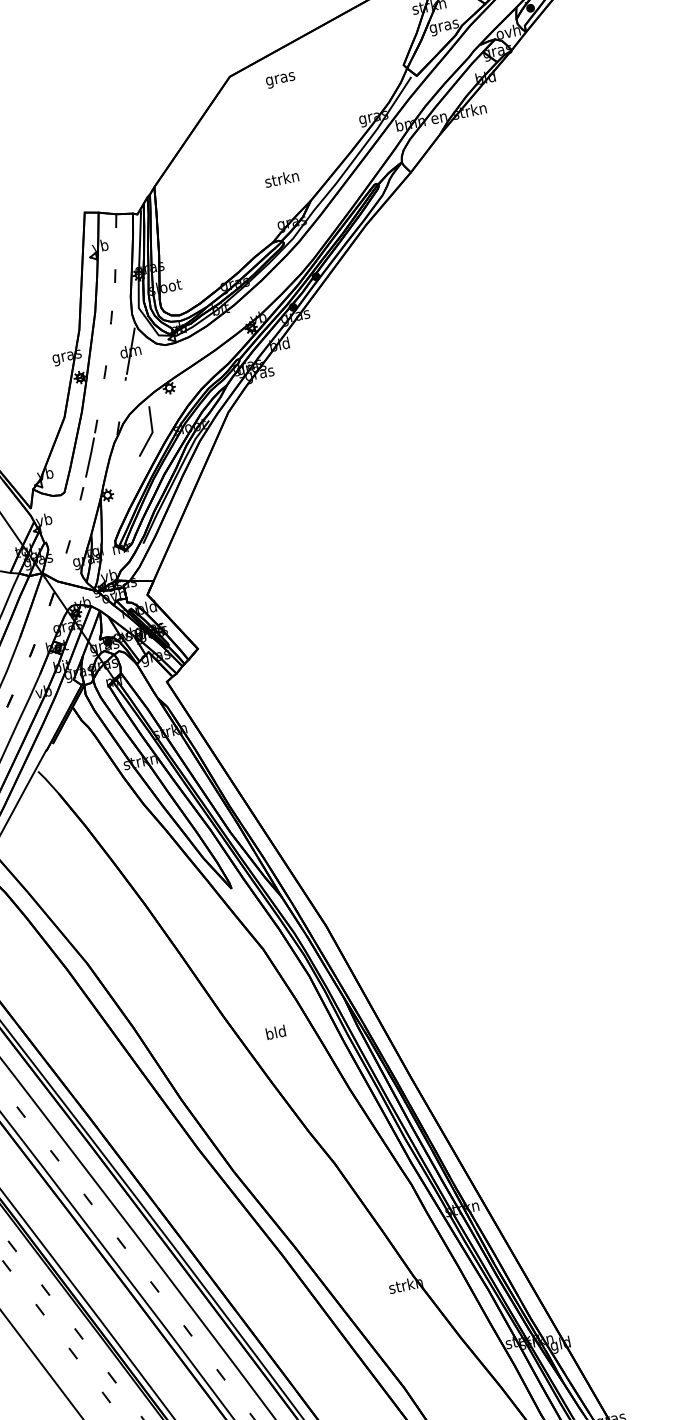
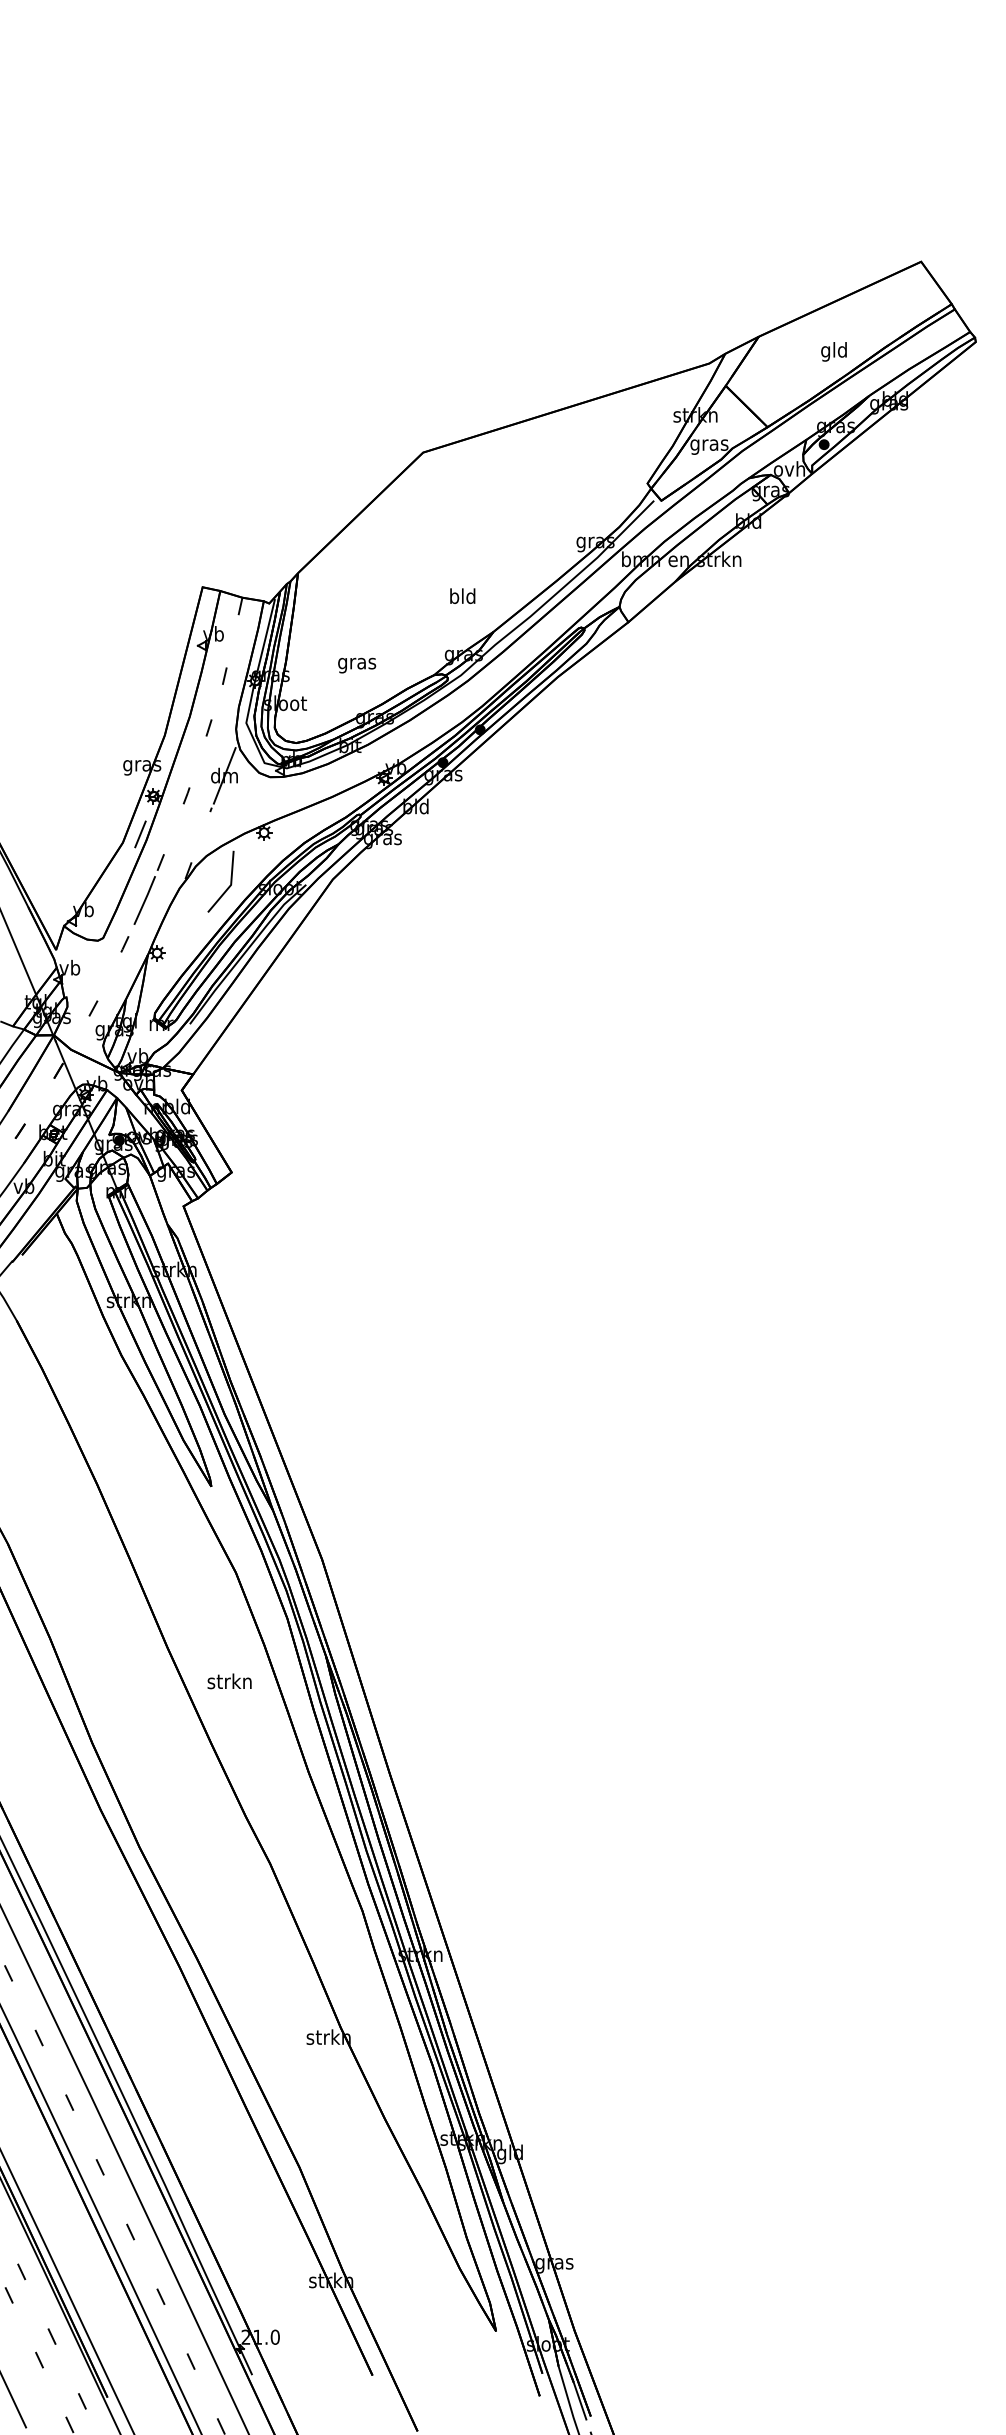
text: (281, 80) -> (357, 665), moved
text: (281, 179) -> (462, 596), strkn -> bld
line: (76, 408) -> (140, 834), added
text: (275, 1032) -> (229, 1681), bld -> strkn

